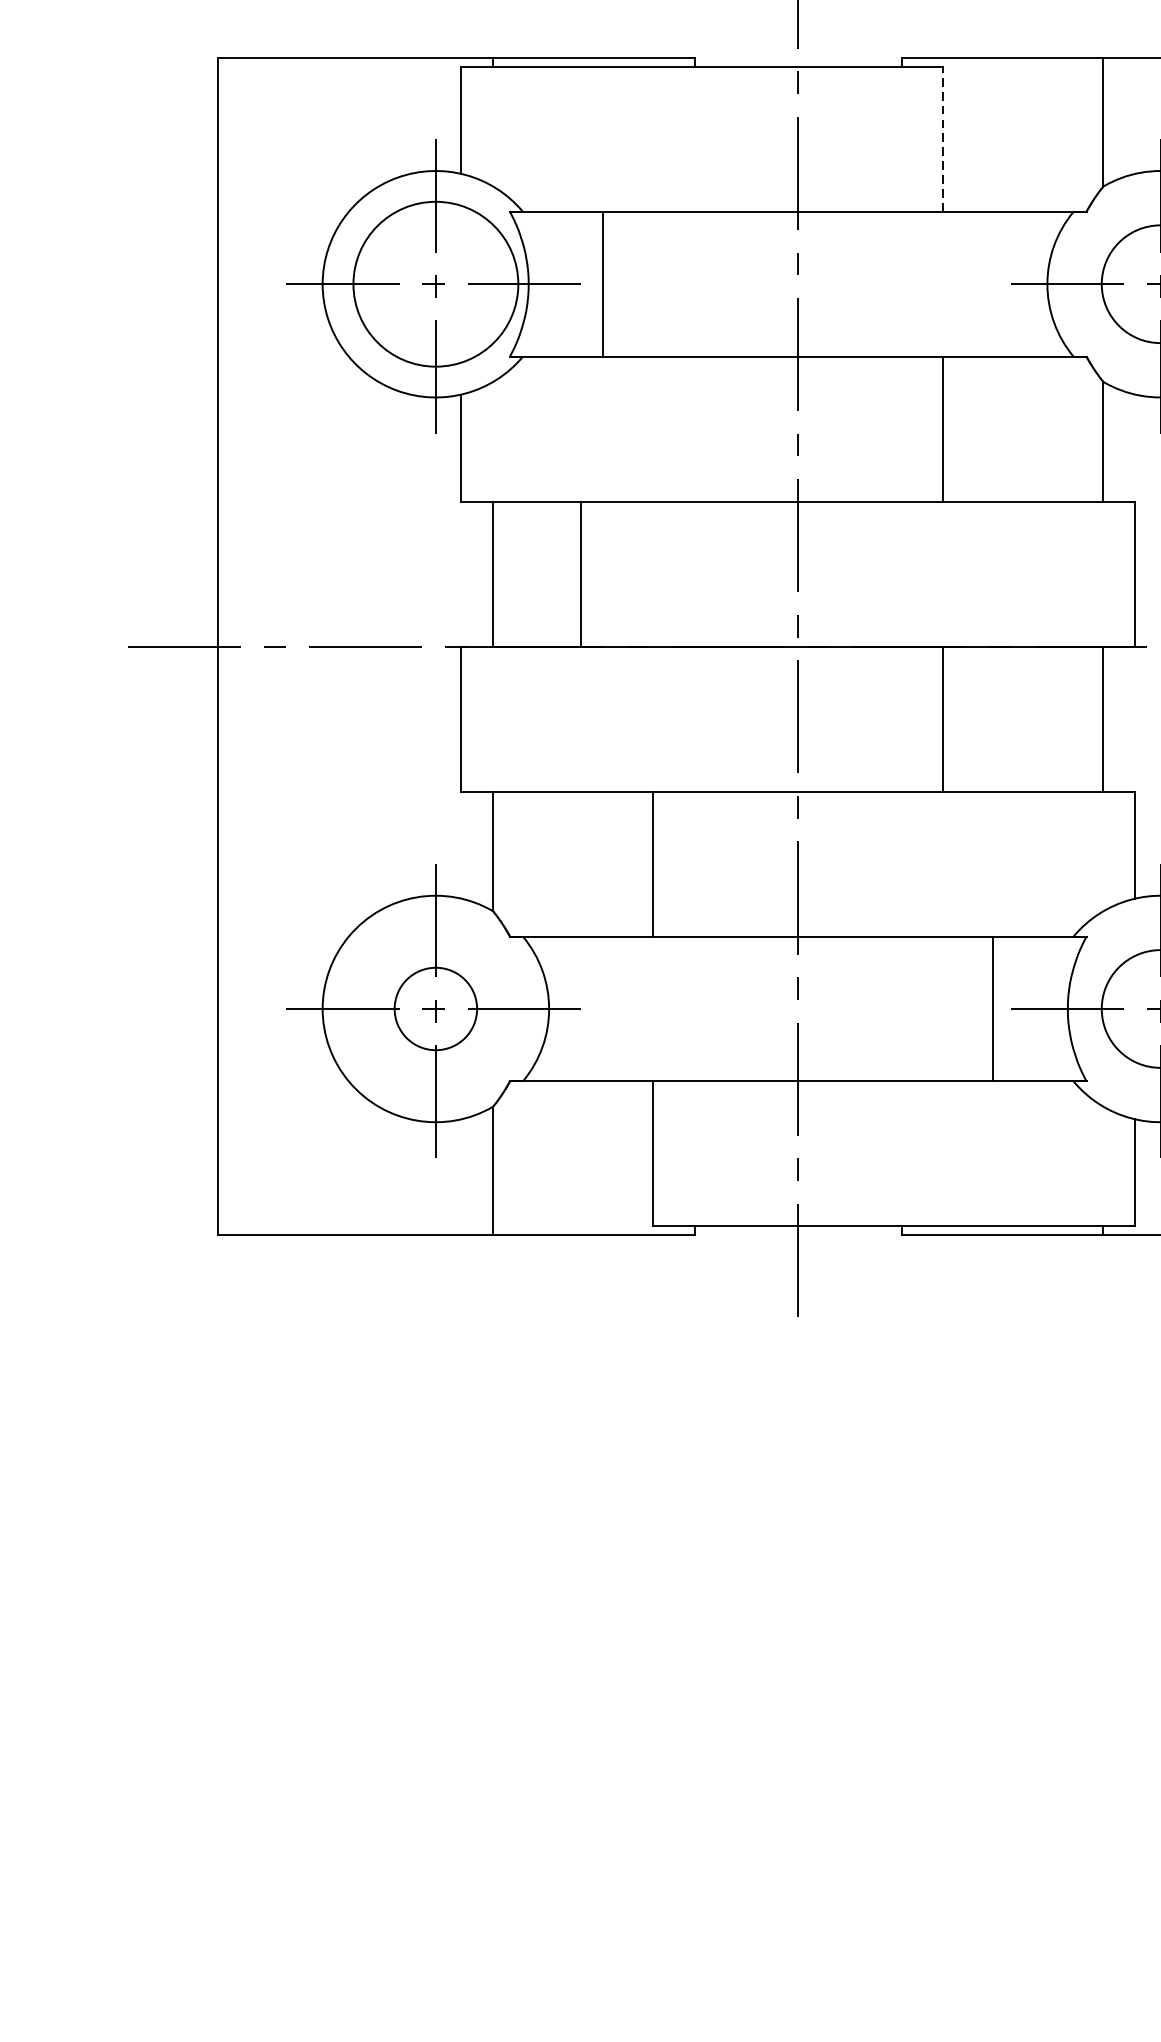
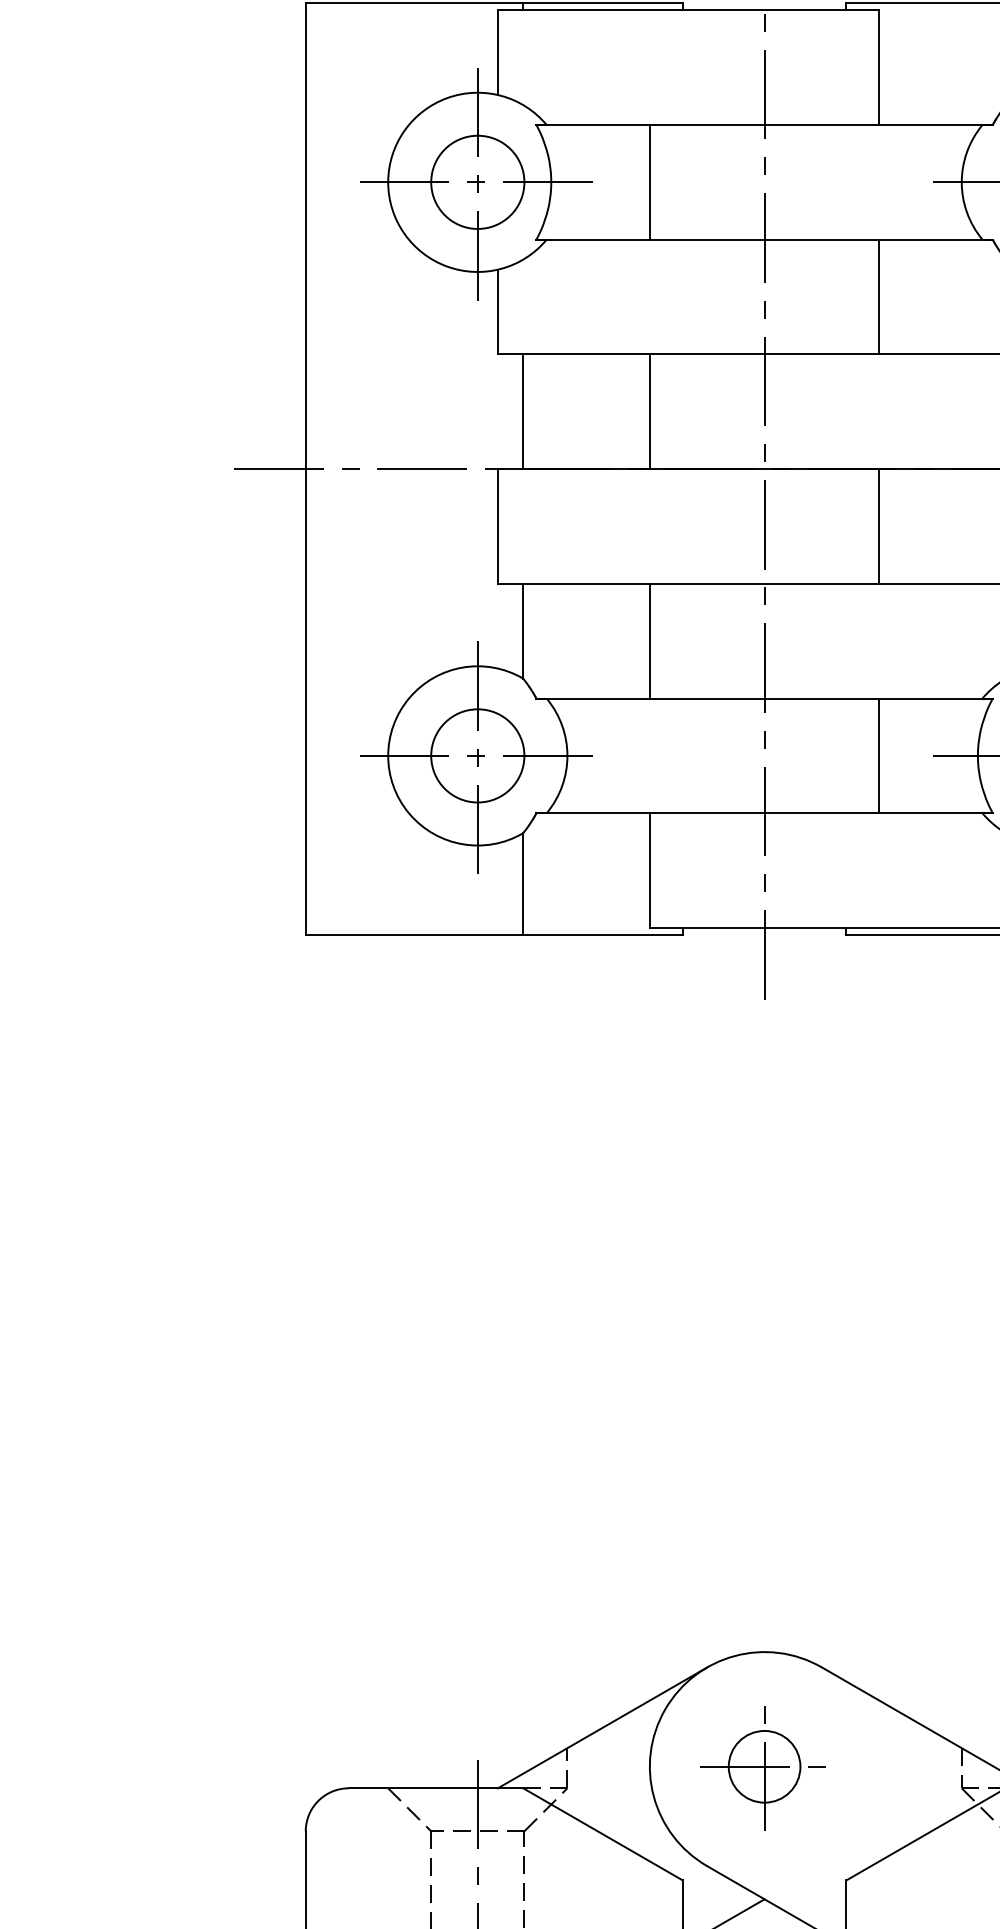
line: (943, 139) -> (879, 67), dashed -> solid
circle: (435, 283) -> (477, 181), size x0.71
line: (602, 284) -> (649, 182), moved
line: (580, 573) -> (649, 411), moved
circle: (435, 1008) -> (477, 755), size x1.43
line: (992, 1008) -> (879, 755), moved

